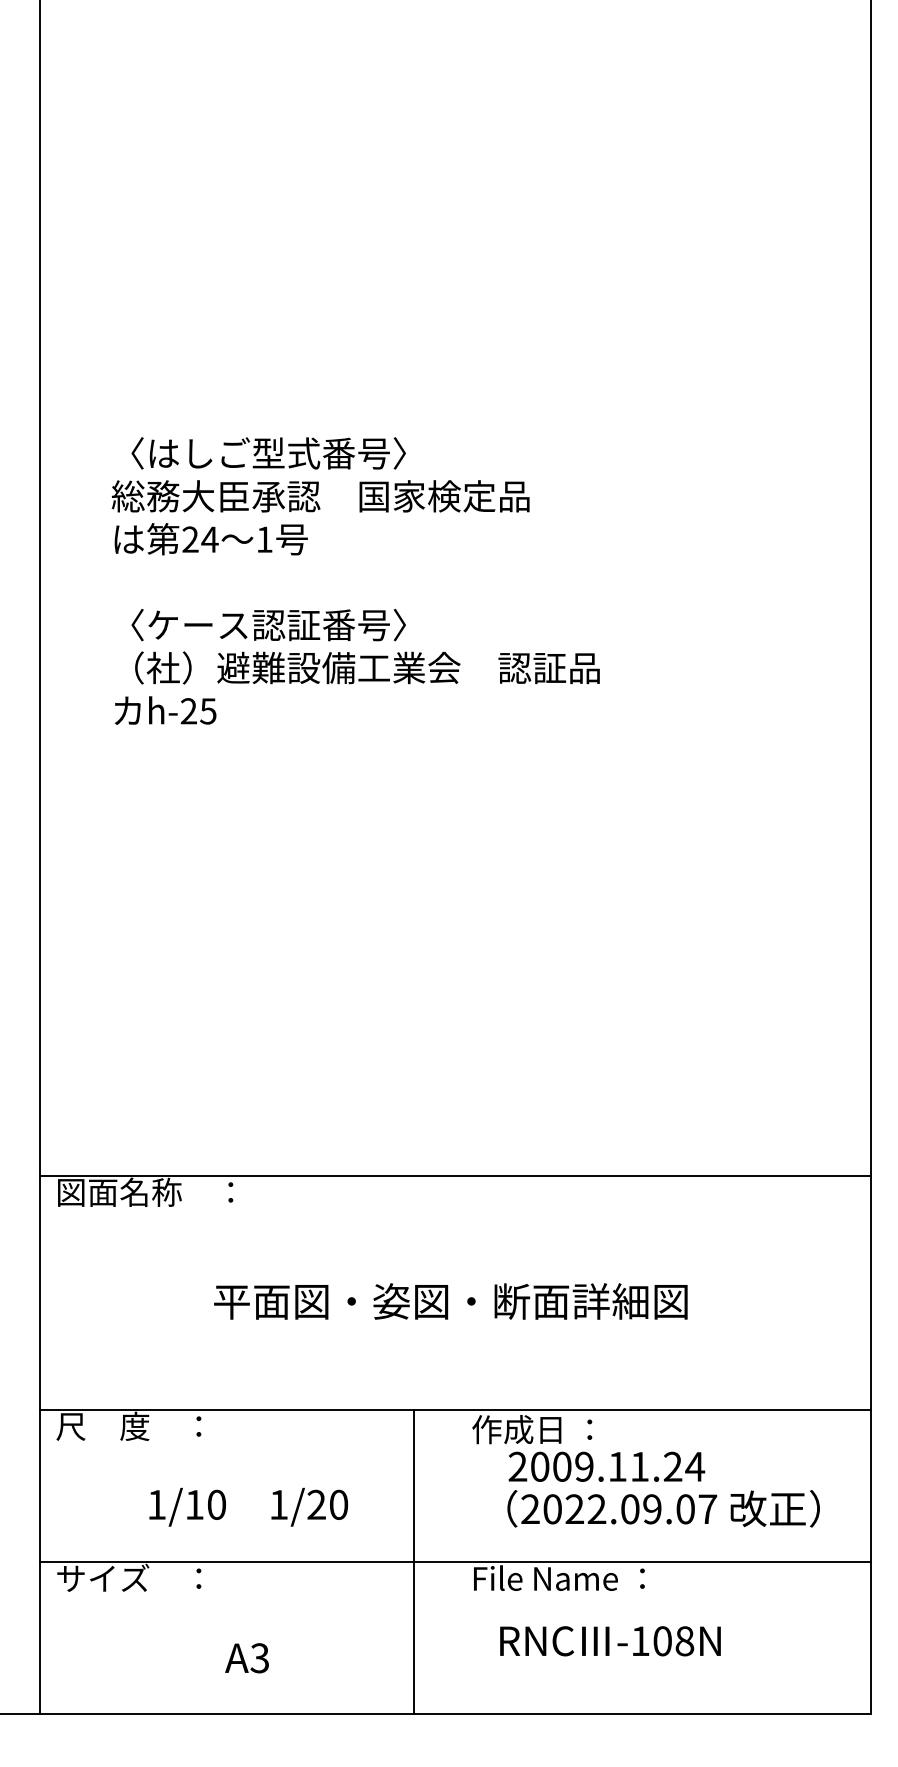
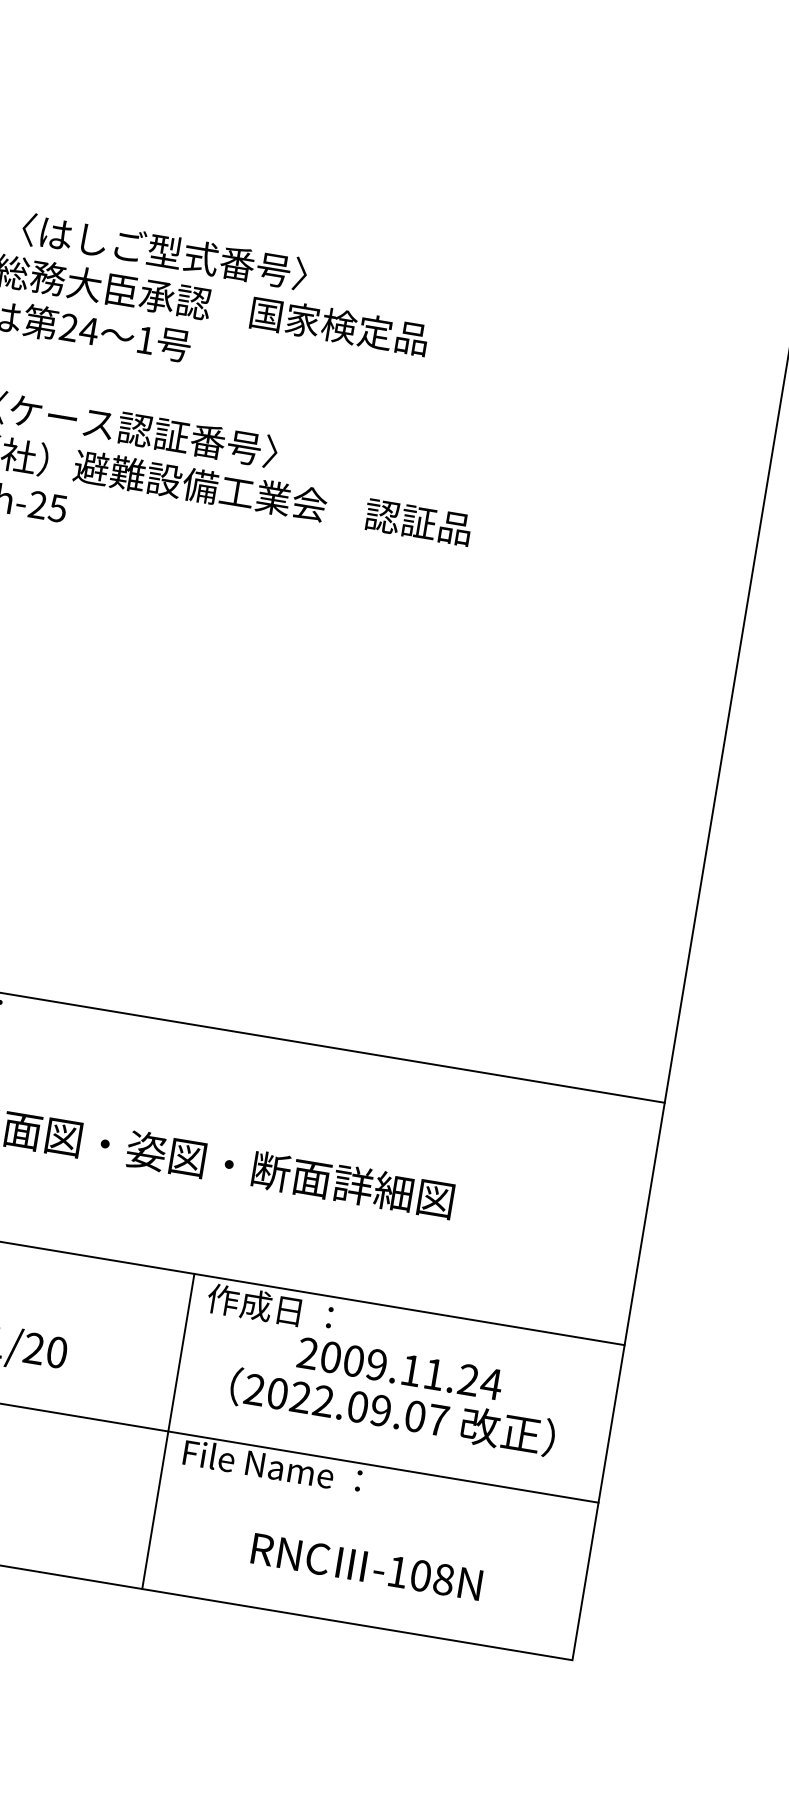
text: (606, 1466) -> (399, 1368), moved
line: (413, 1561) -> (168, 1431), moved
text: (610, 1641) -> (366, 1567), moved

